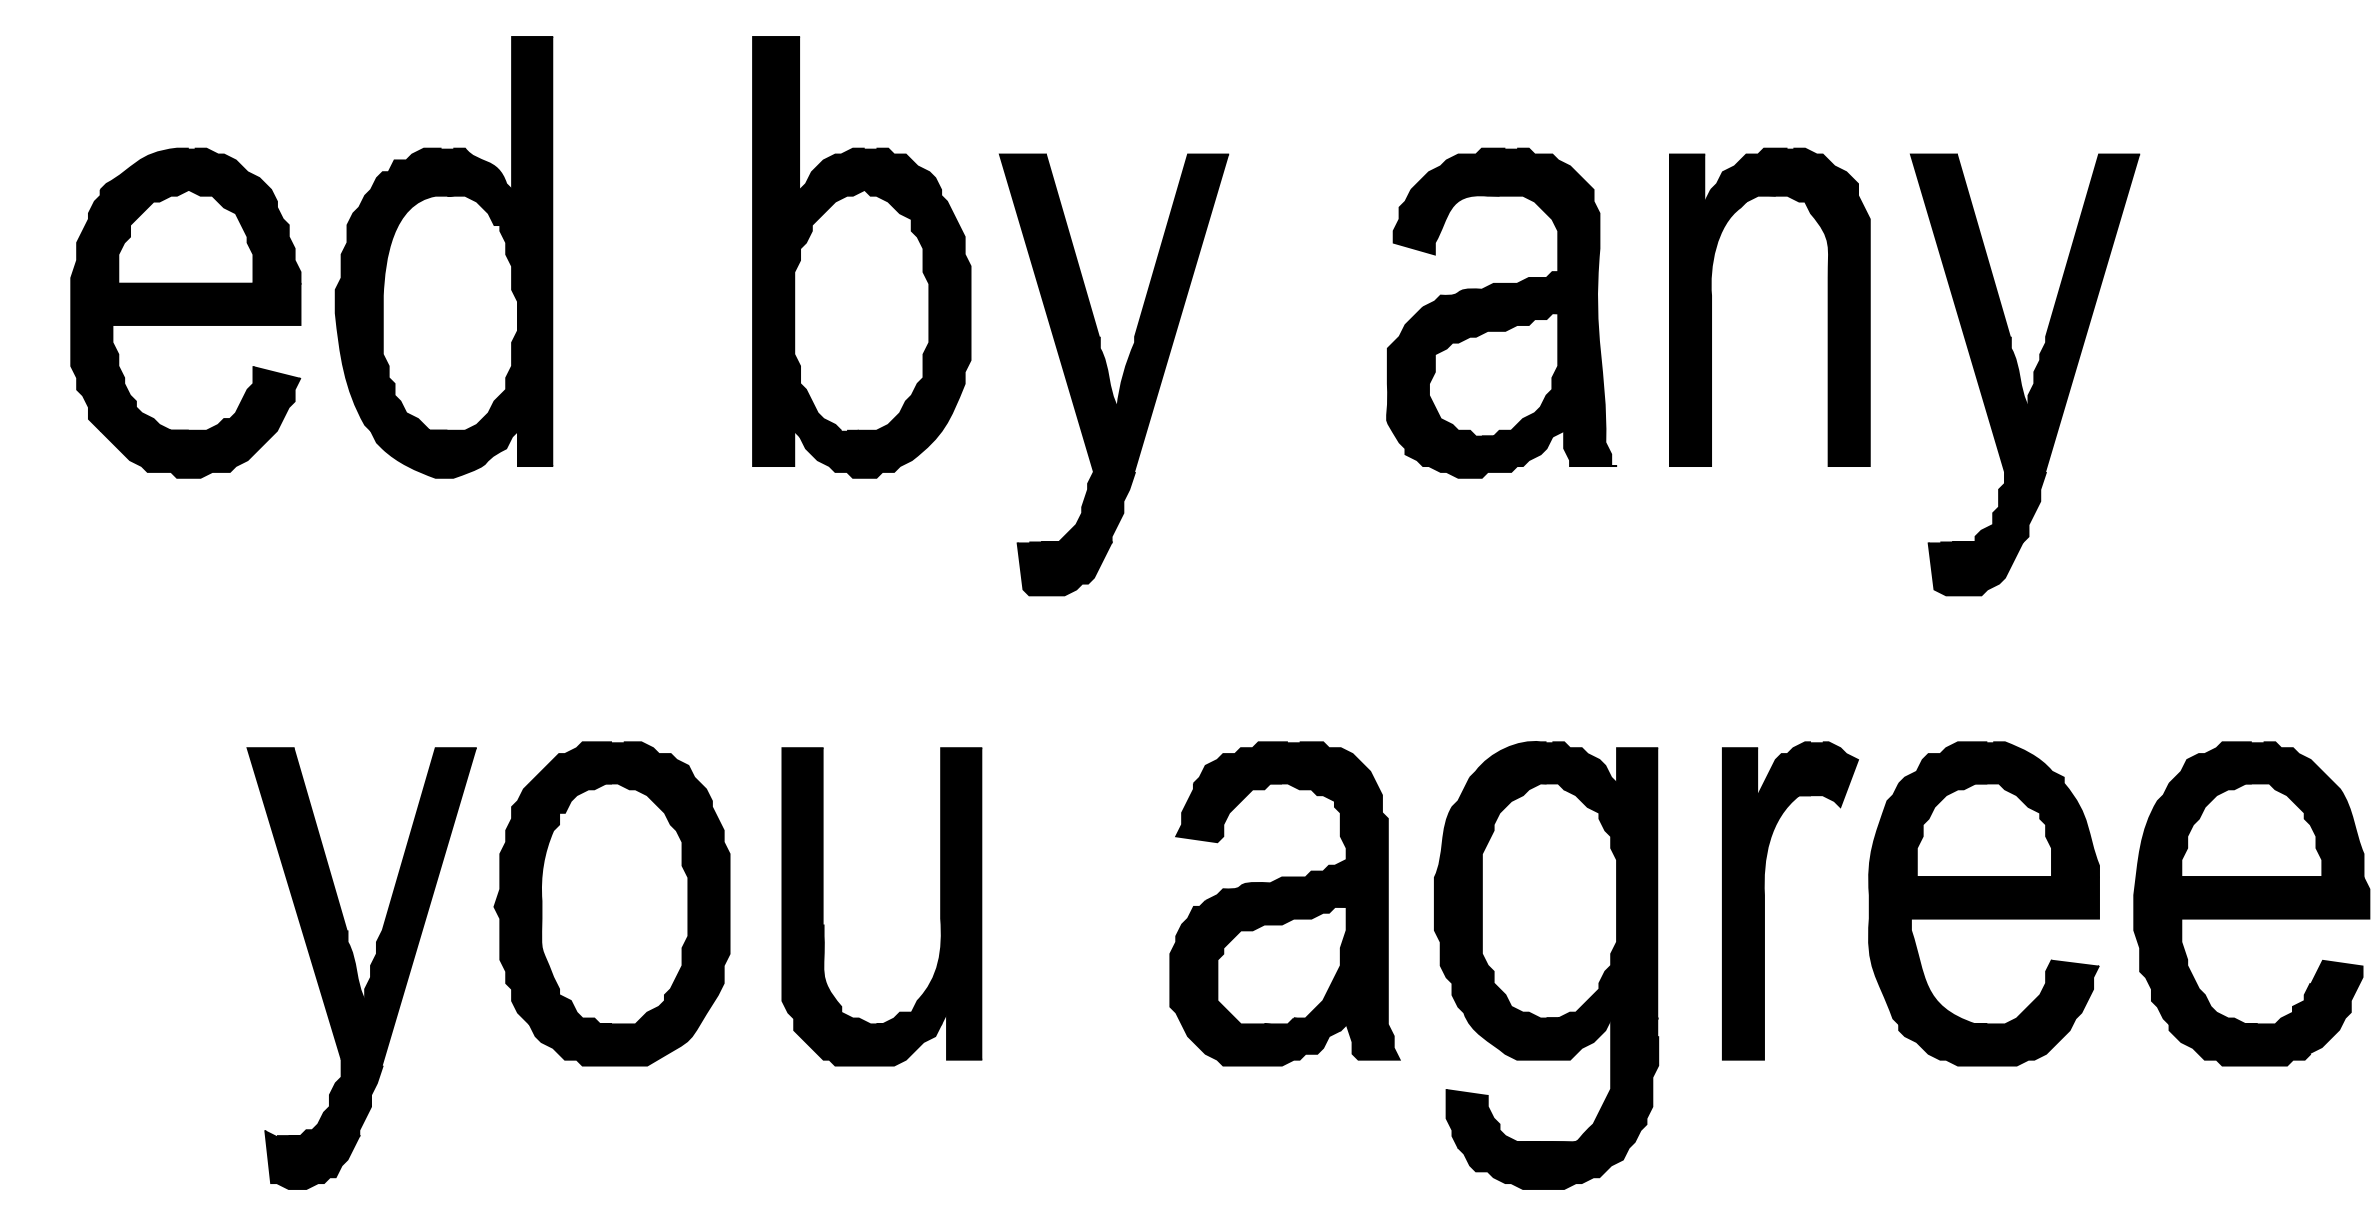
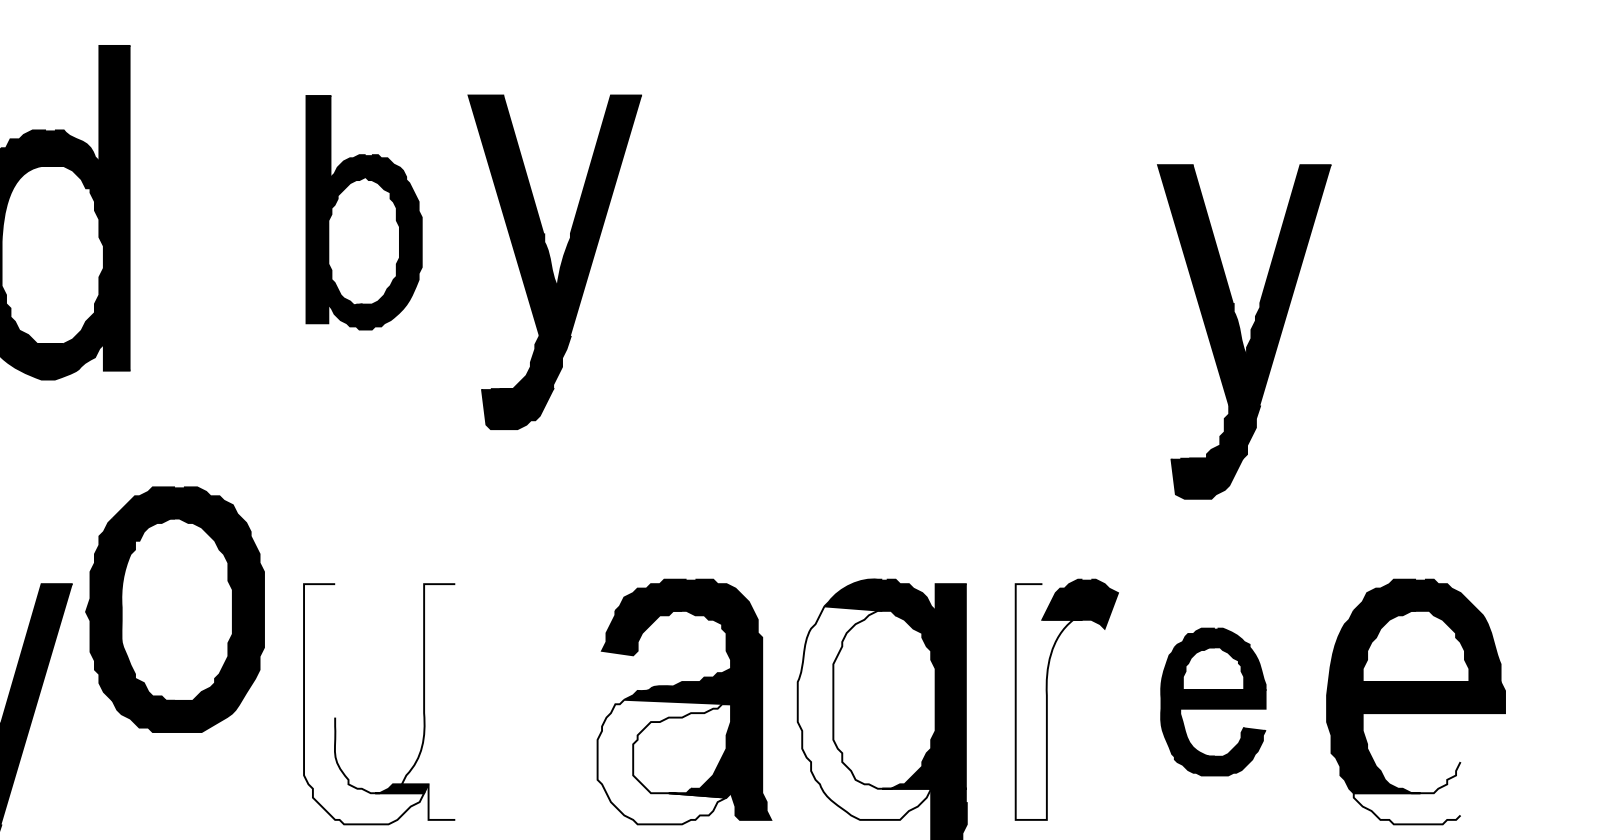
part: (861, 257) -> (363, 212), size x0.7
part: (1711, 306) -> (1007, 249), removed
part: (1501, 312) -> (848, 254), removed
part: (1113, 374) -> (554, 262), moved
part: (2025, 374) -> (1244, 331), moved
part: (611, 903) -> (174, 609), moved
fill: (946, 903) -> (428, 701), removed
fill: (1766, 903) -> (1048, 701), removed
part: (1983, 903) -> (1212, 701), size x0.6
fill: (861, 906) -> (363, 703), removed
fill: (1546, 918) -> (882, 713), removed
fill: (1258, 982) -> (664, 761), removed
fill: (2266, 1012) -> (1427, 784), removed

